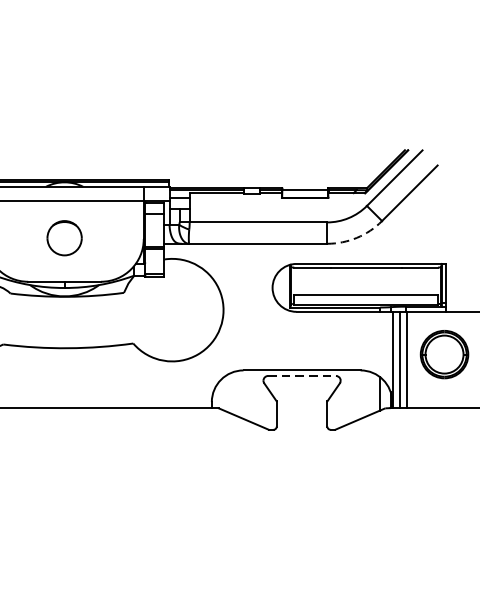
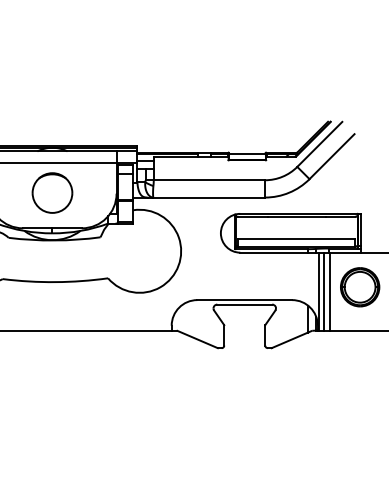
part: (64, 237) -> (52, 192), size x1.43
arc: (357, 237) -> (289, 192), dashed -> solid
line: (302, 375) -> (245, 304), dashed -> solid

